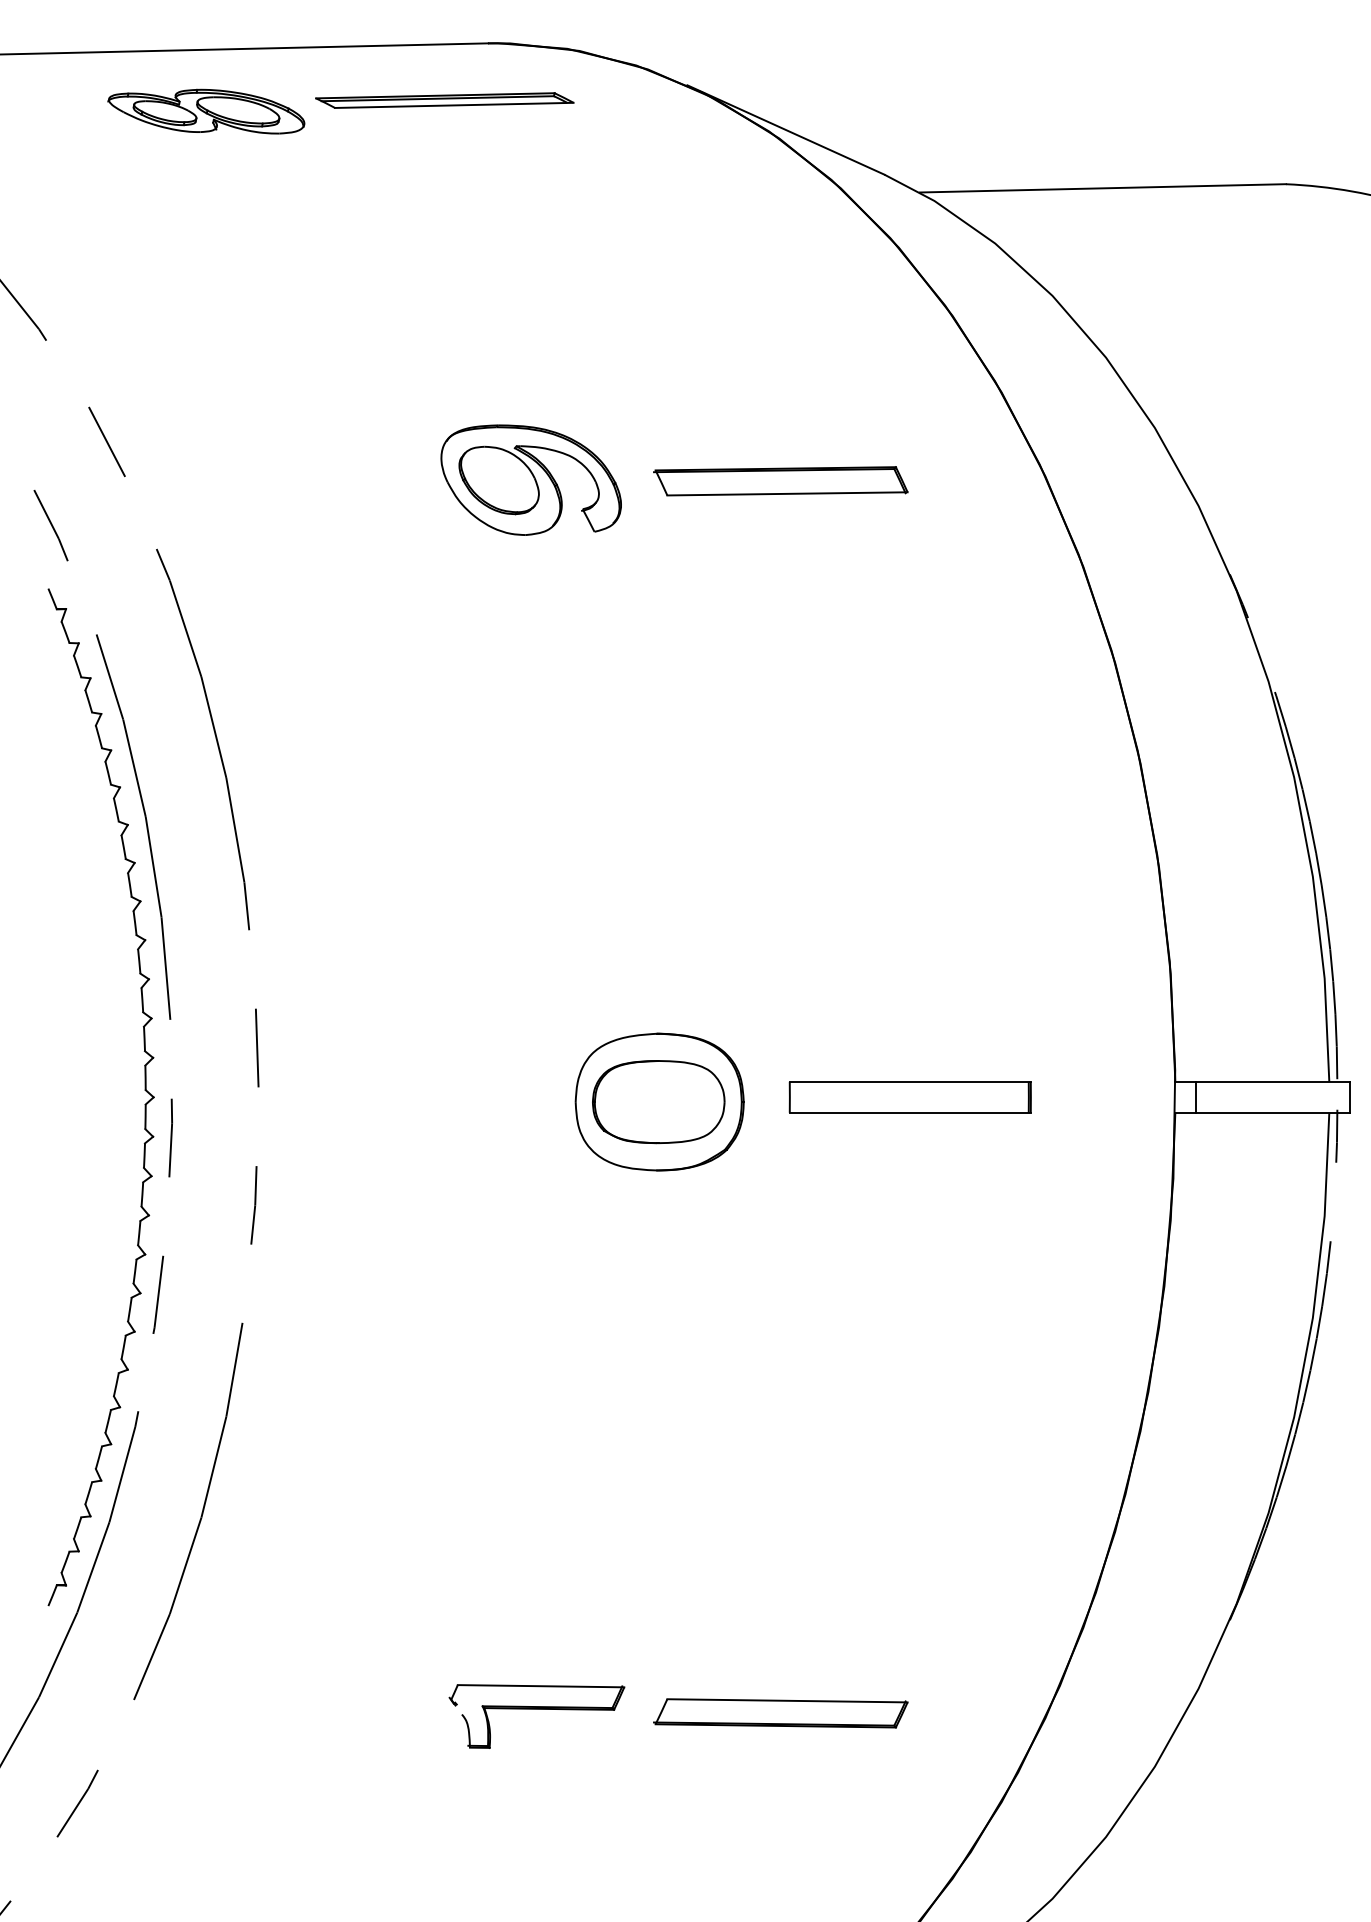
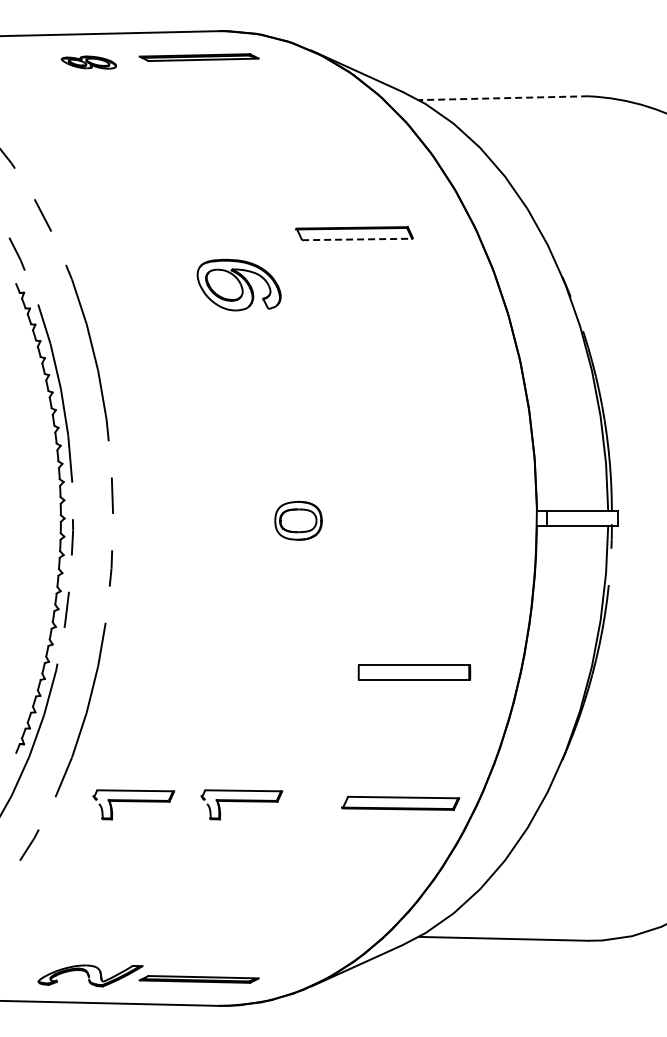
part: (205, 111) -> (88, 62), size x0.6
line: (1102, 188) -> (503, 98), solid -> dashed
part: (529, 478) -> (238, 284), moved
line: (787, 493) -> (357, 239), solid -> dashed
part: (910, 1097) -> (414, 672), moved
part: (659, 1101) -> (298, 520), size x0.6
part: (780, 1713) -> (400, 803), moved
part: (302, 1715) -> (133, 804), added

